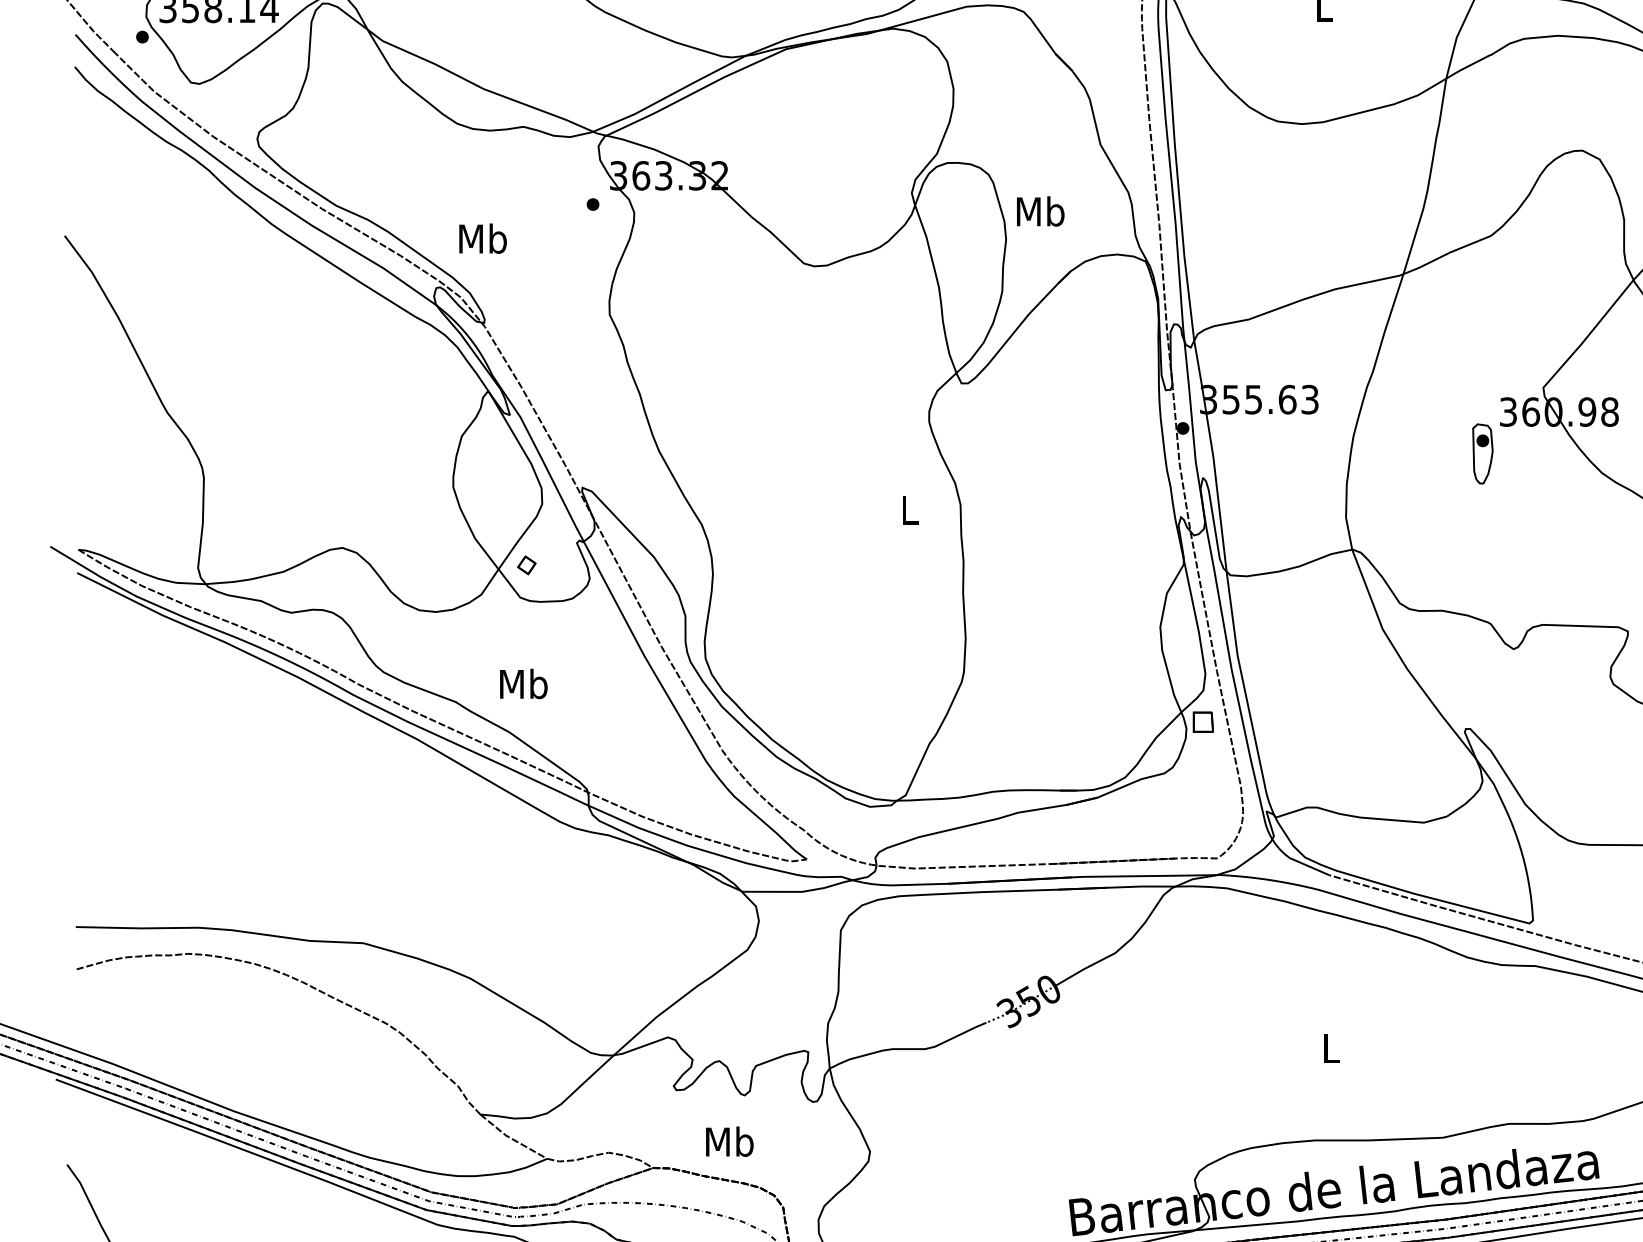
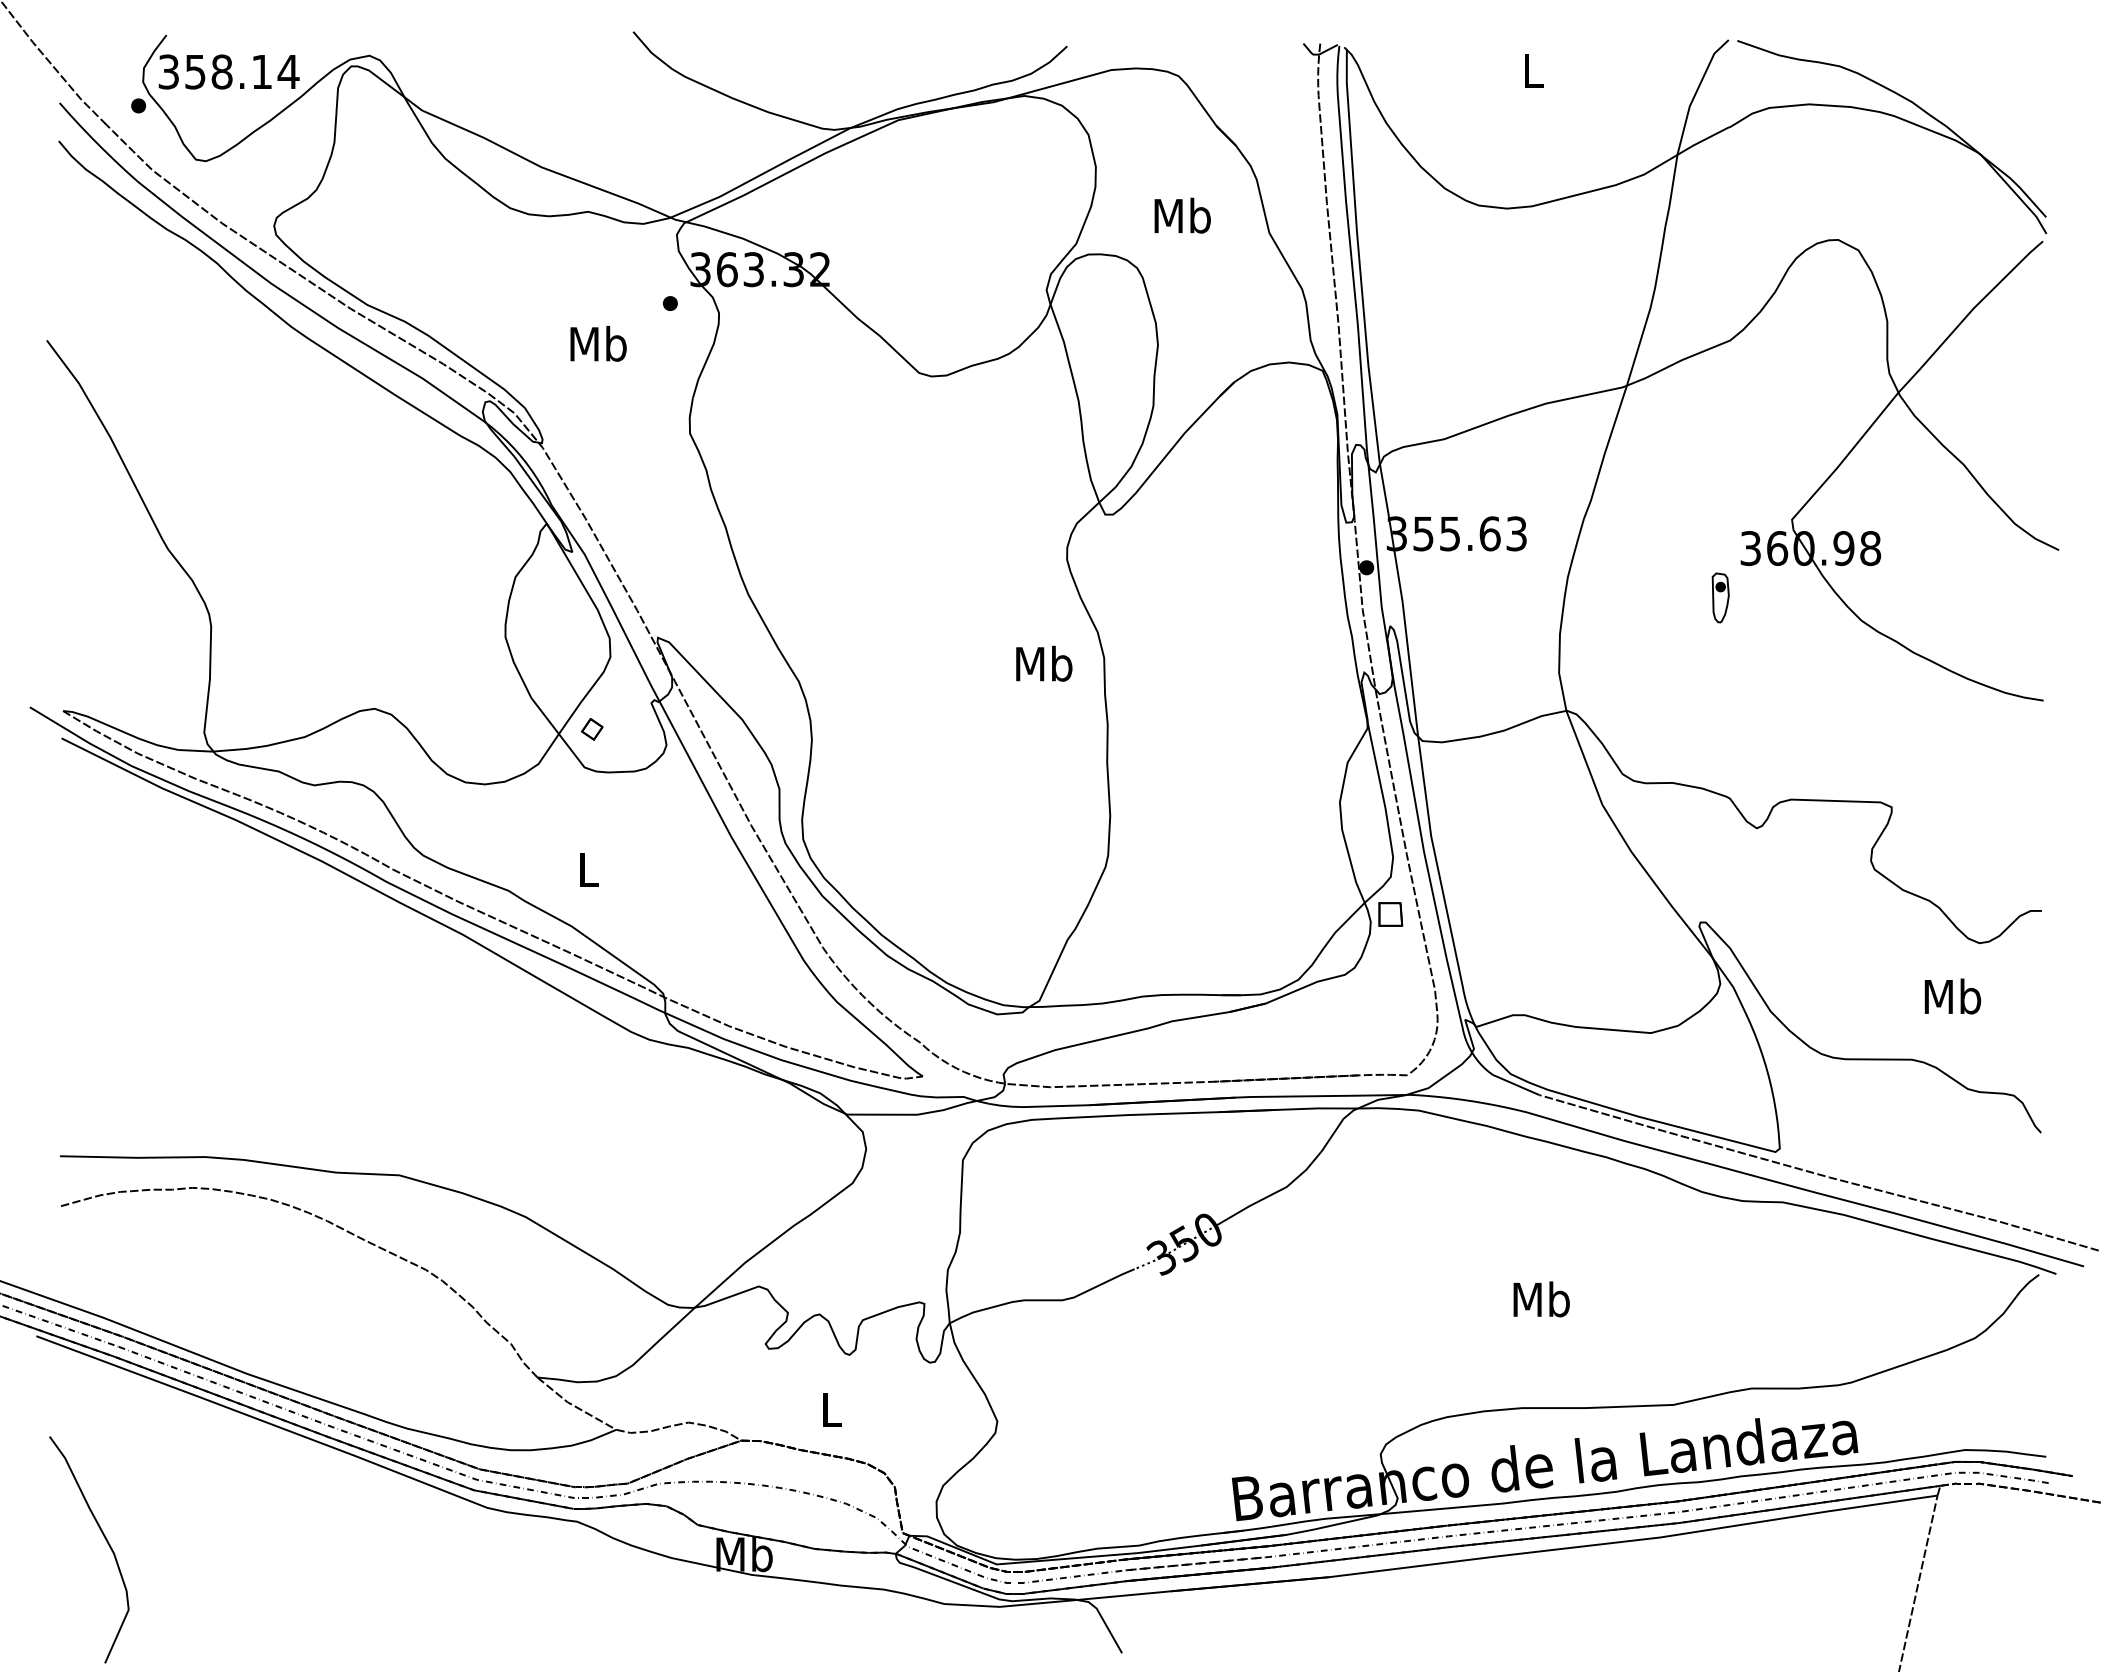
text: (1040, 211) -> (1182, 215), moved
text: (482, 238) -> (598, 343), moved
part: (1482, 453) -> (1720, 597), size x0.7
text: (910, 509) -> (1044, 663), L -> Mb
text: (523, 684) -> (588, 869), Mb -> L
text: (1331, 1048) -> (1541, 1299), L -> Mb
text: (729, 1141) -> (831, 1409), Mb -> L

